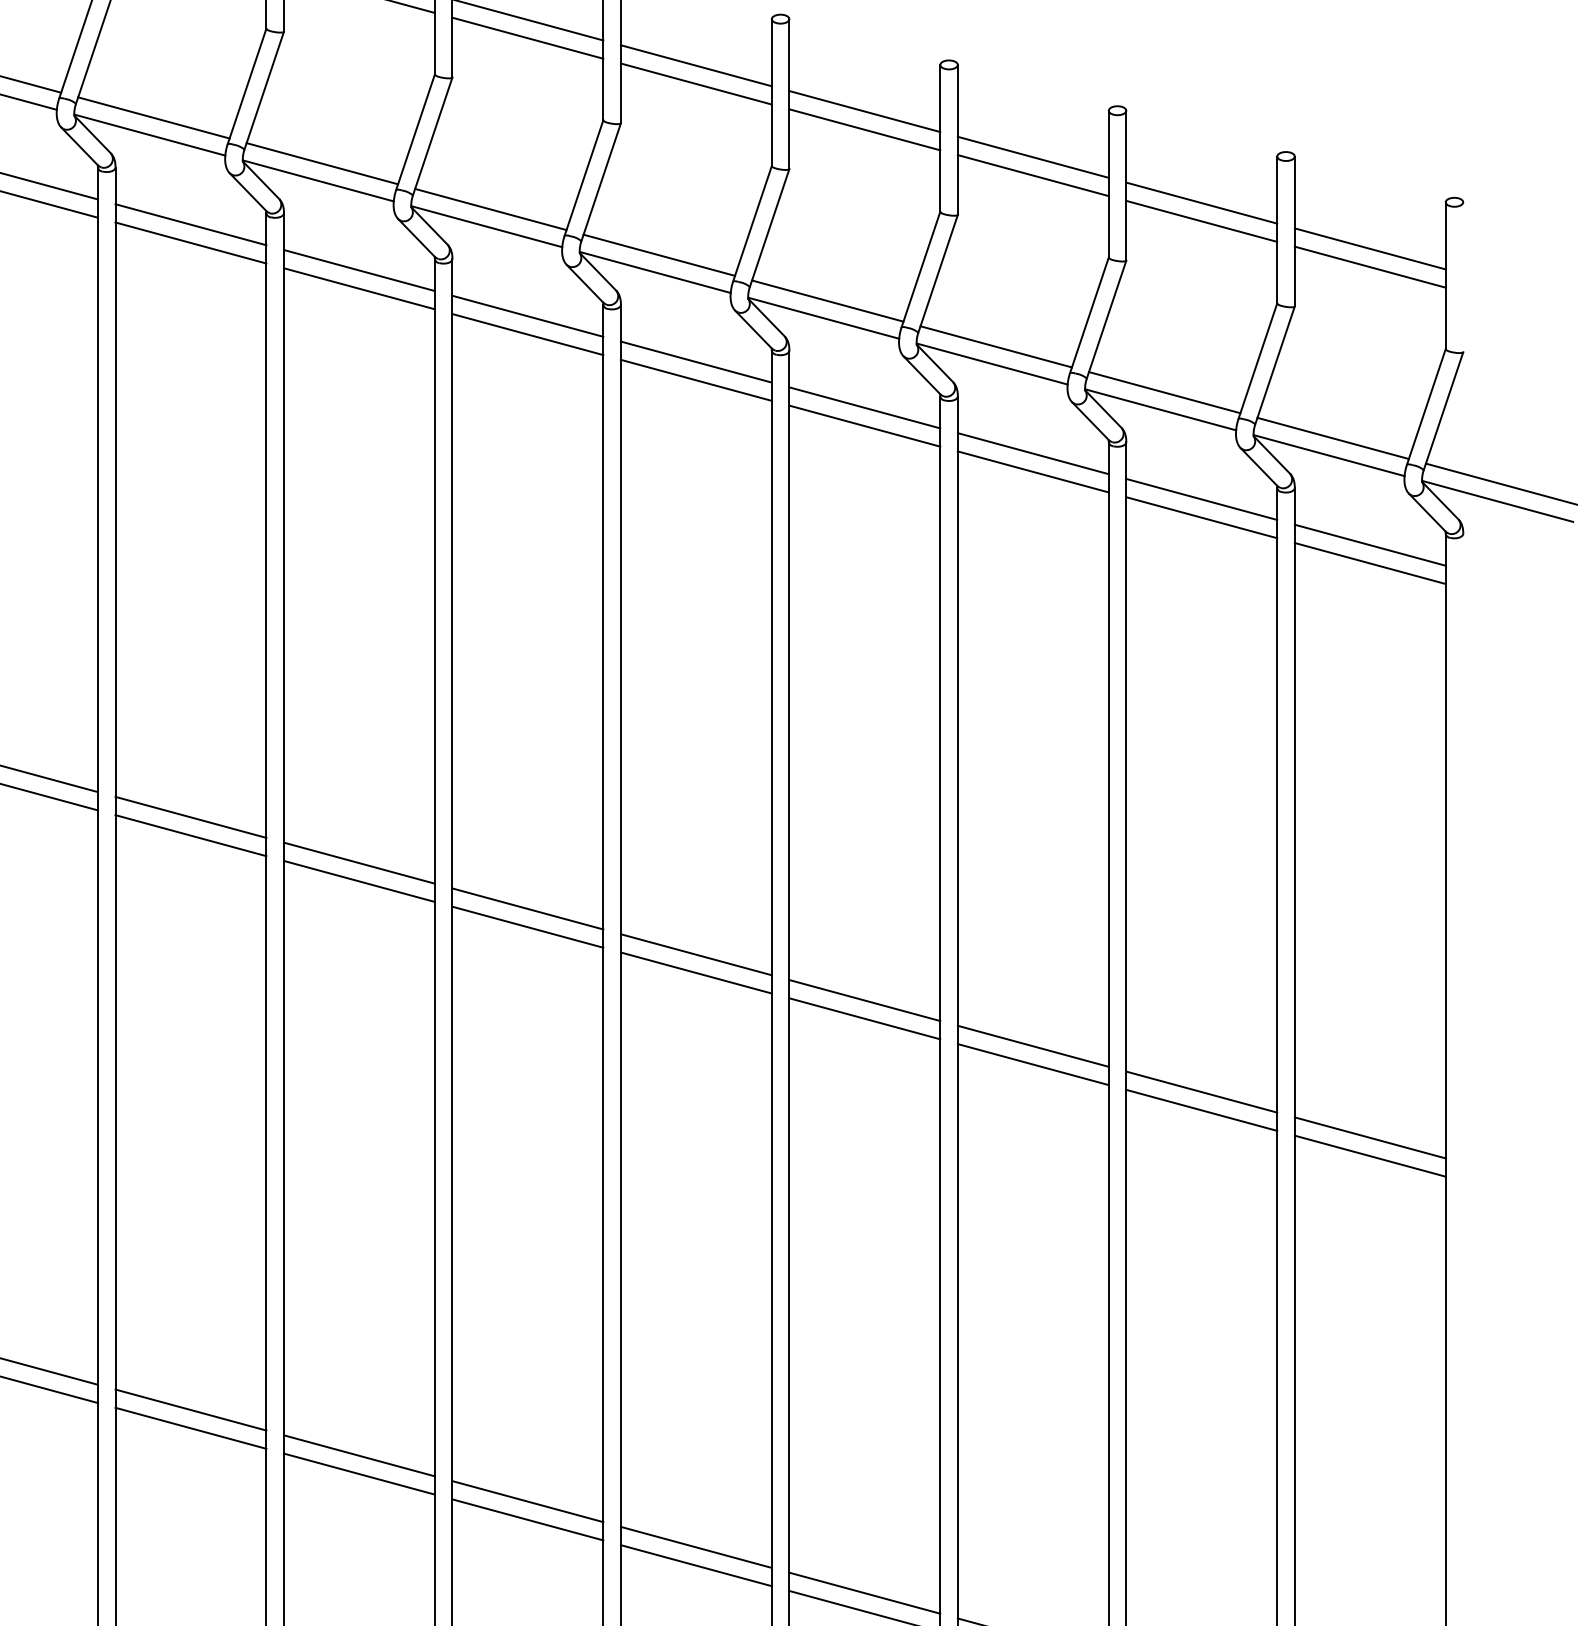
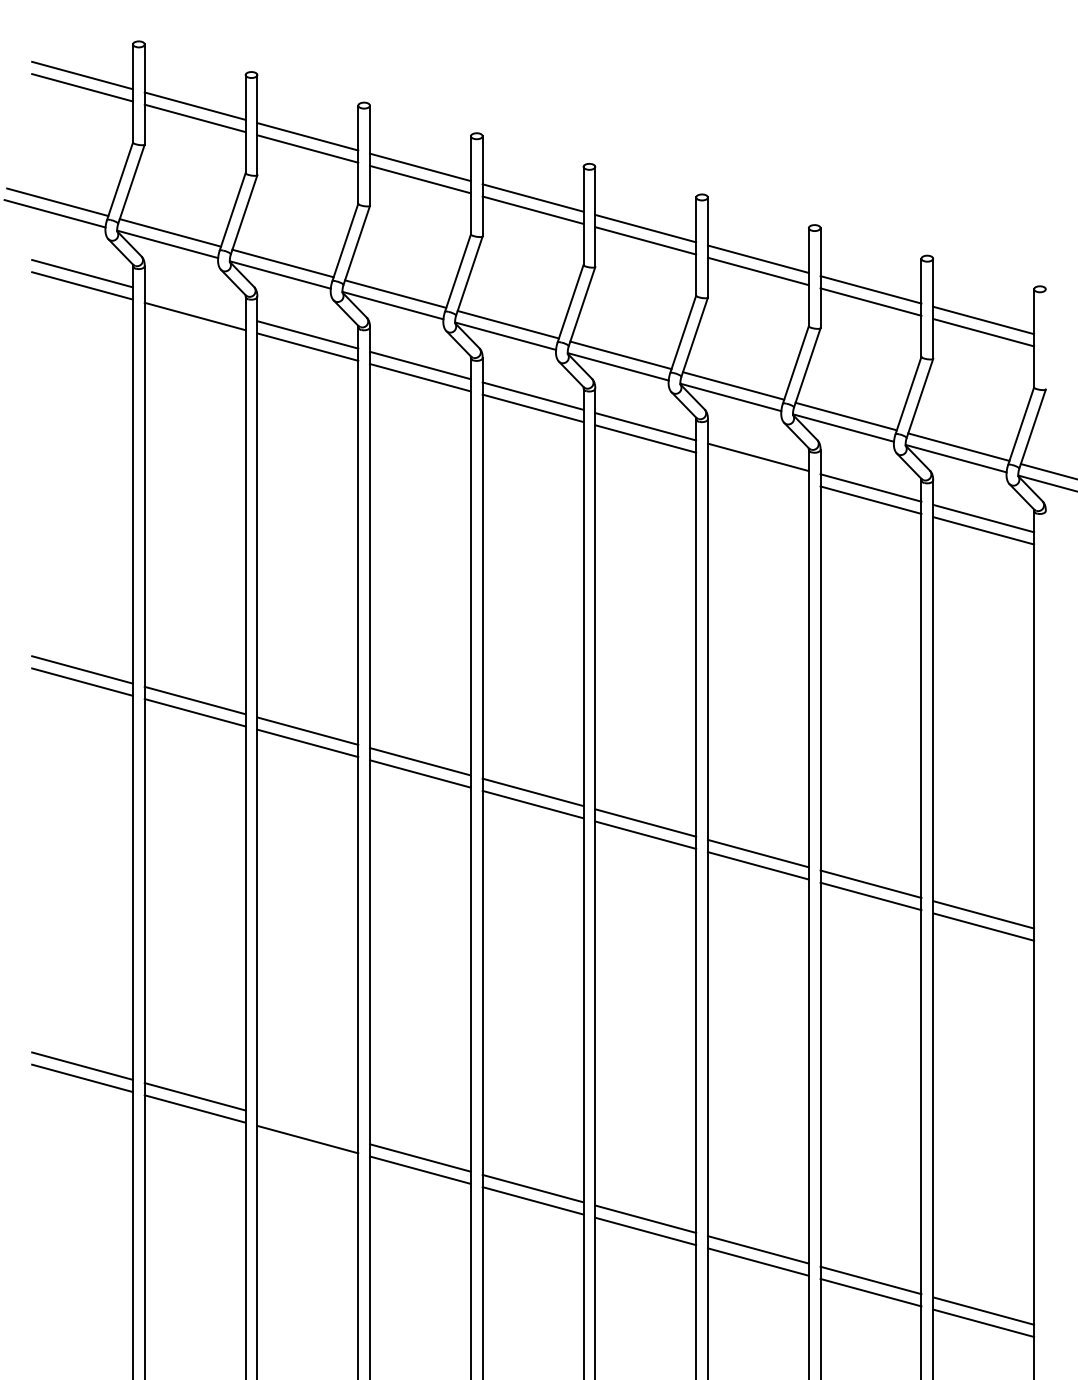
line: (189, 225) -> (194, 304), removed
line: (1032, 471) -> (757, 469), removed
line: (358, 1455) -> (307, 1127), removed

